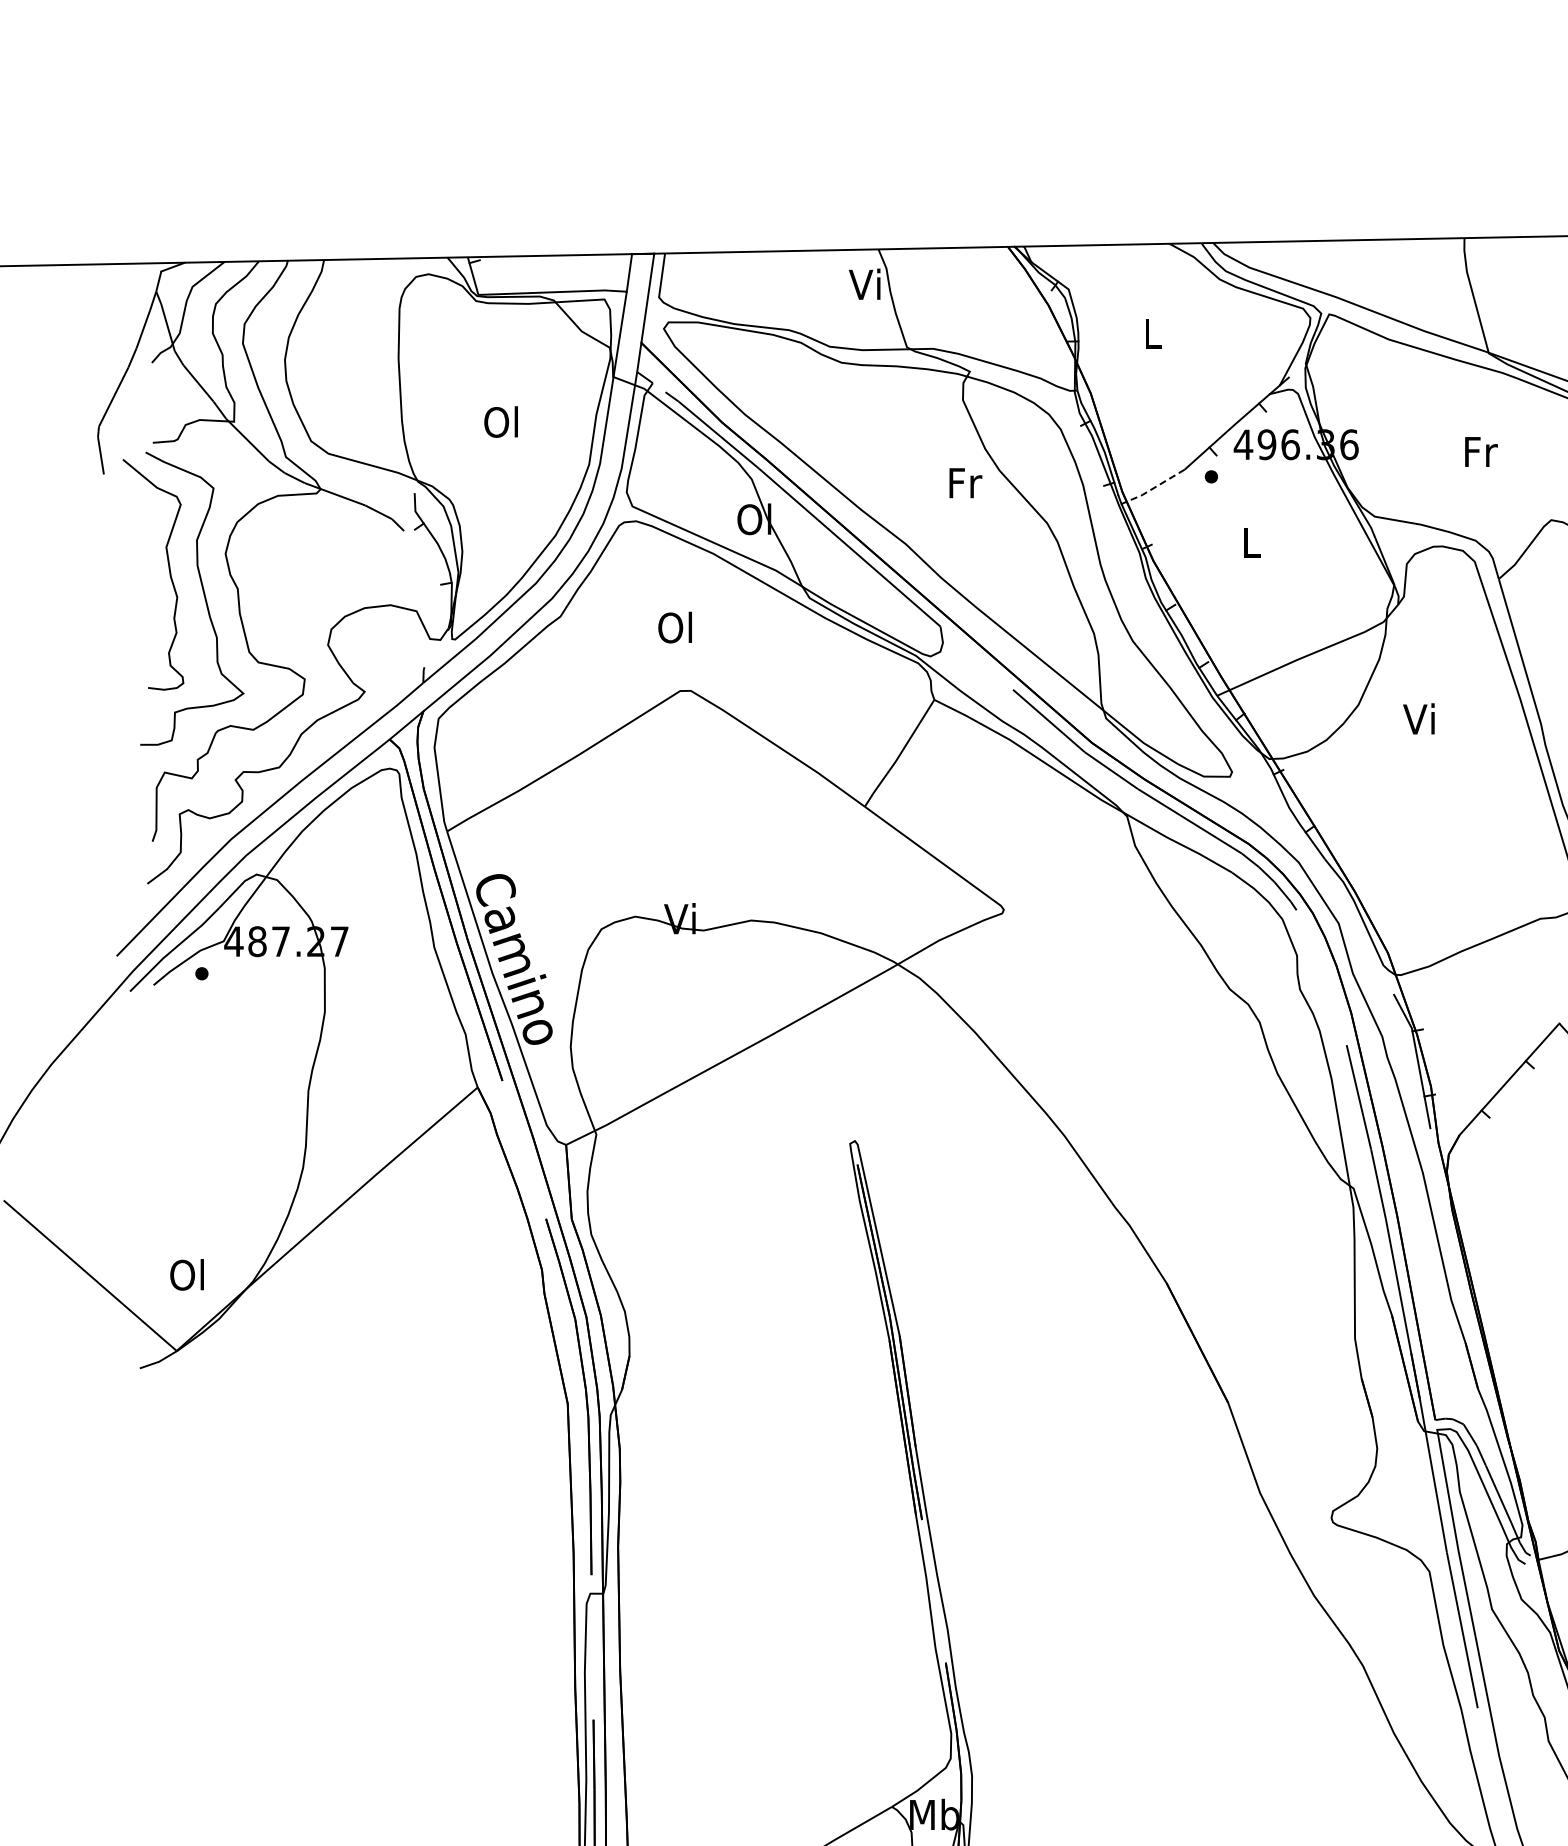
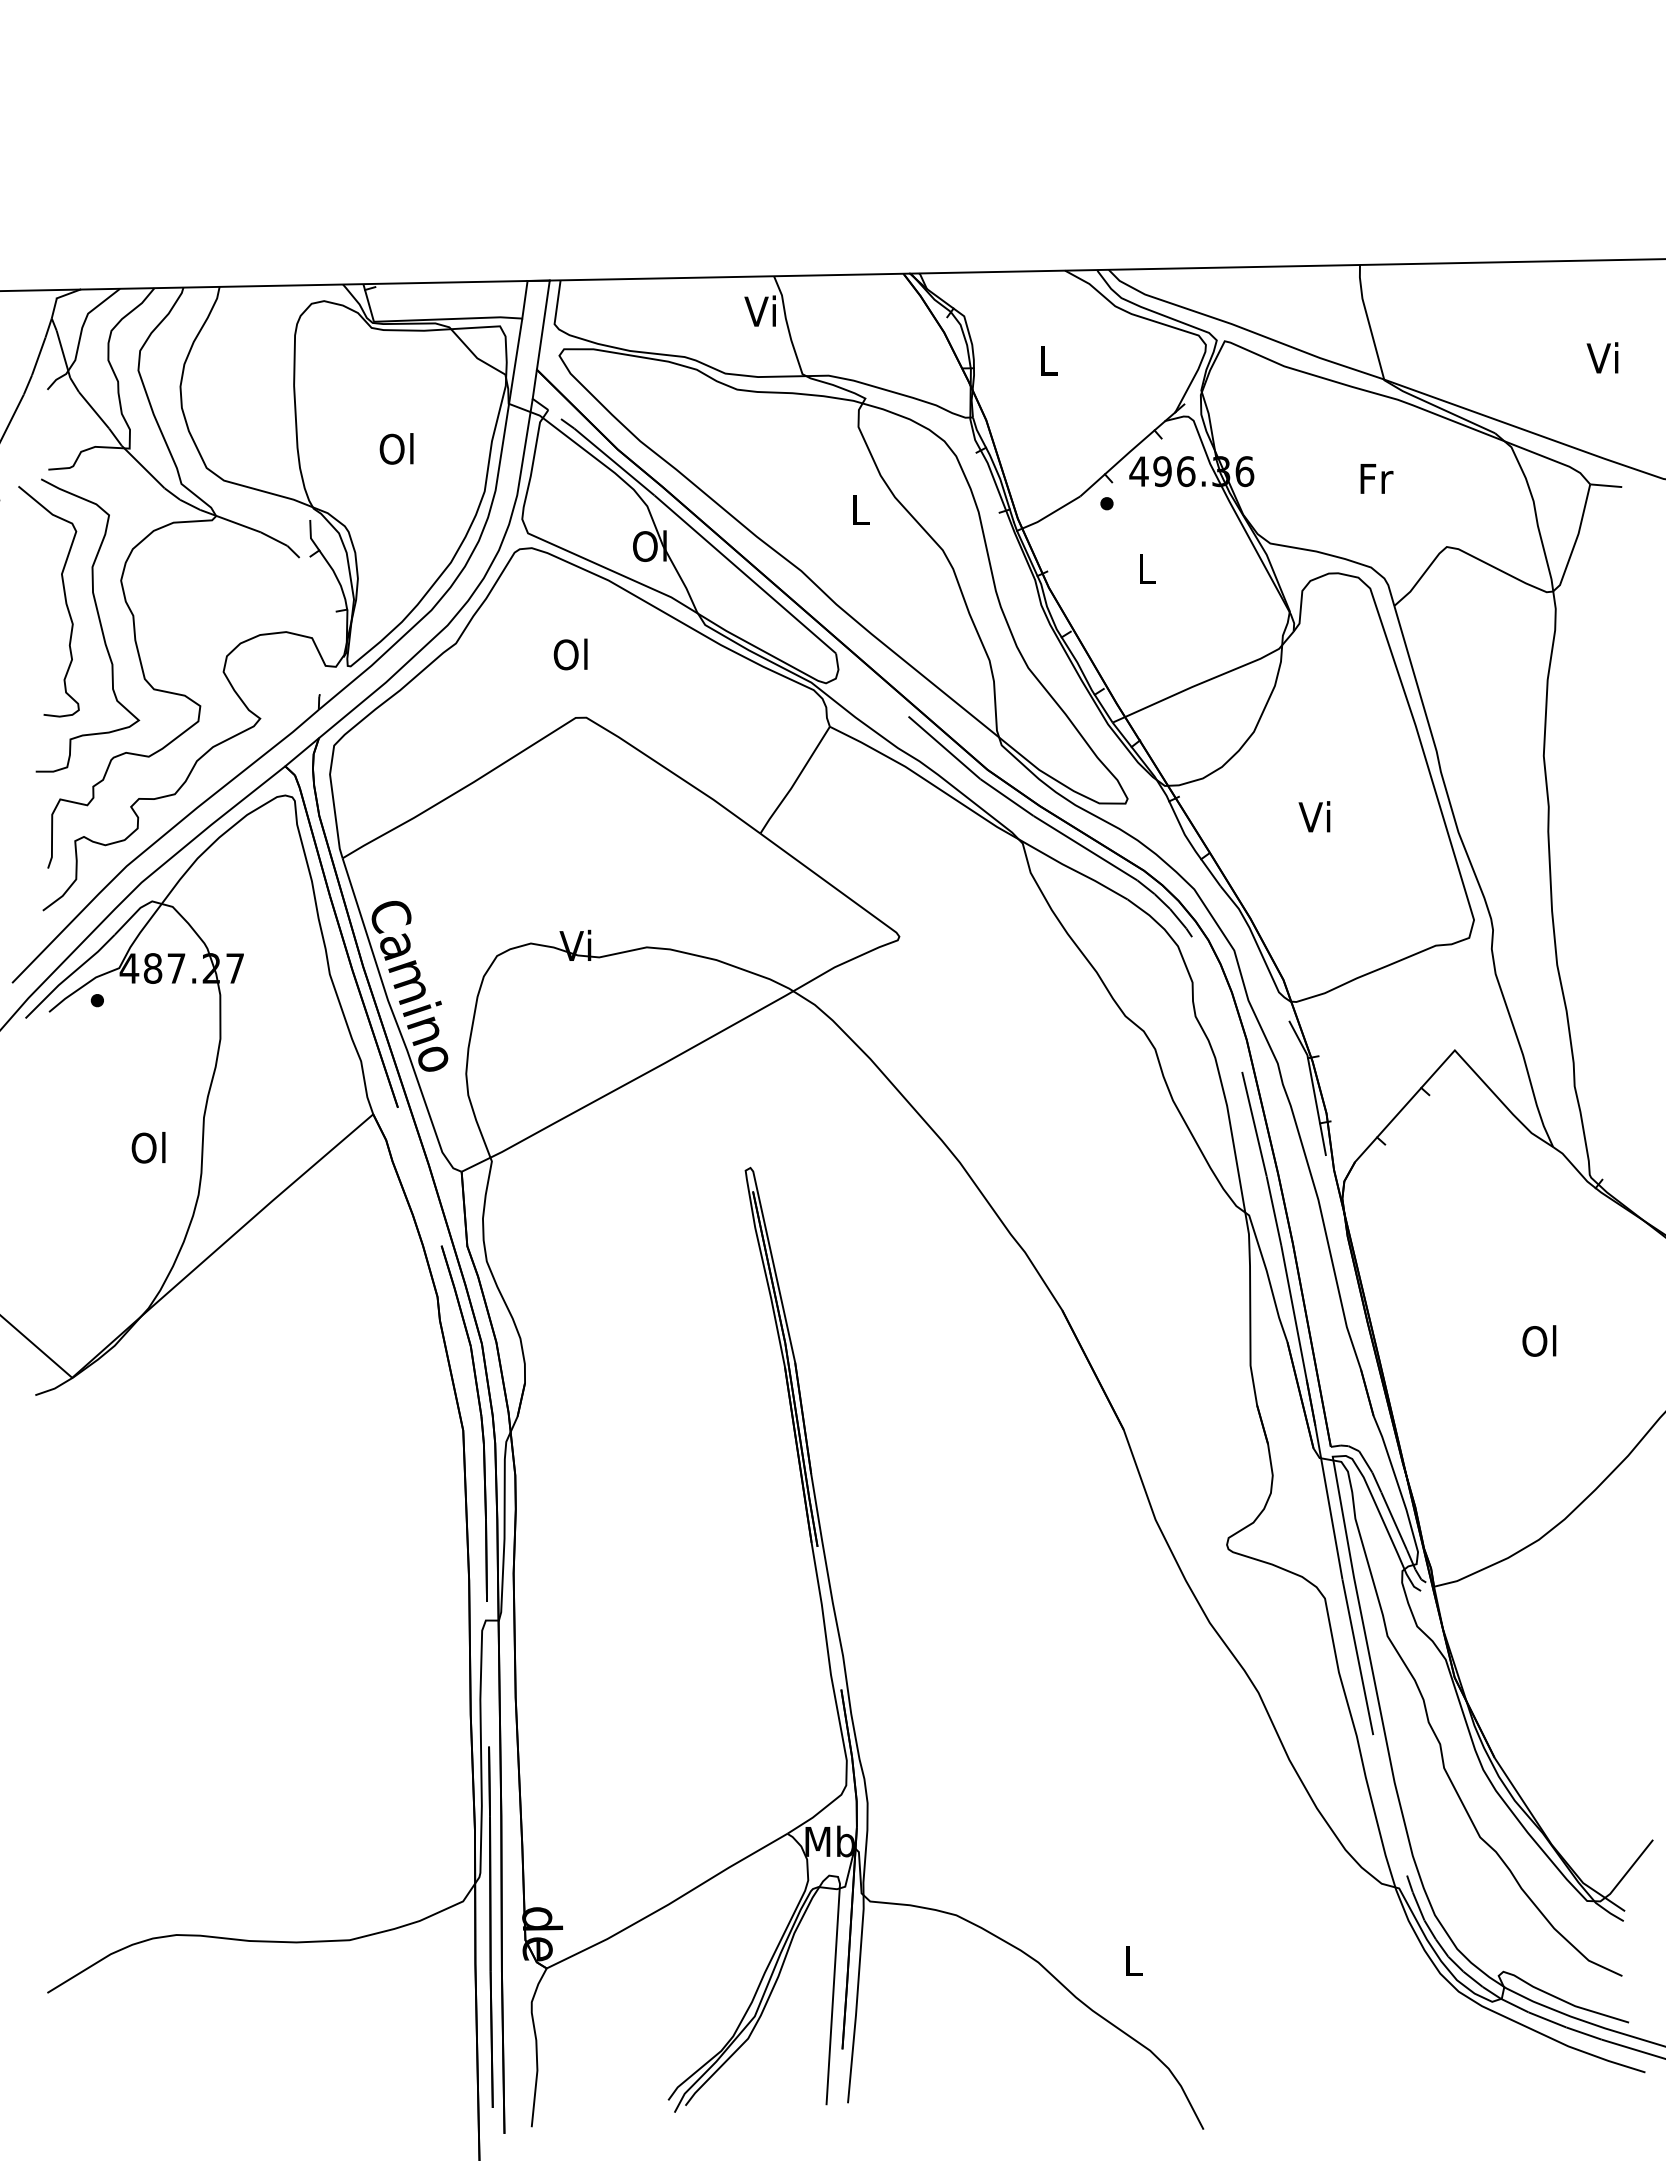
text: (965, 482) -> (861, 509), Fr -> L
line: (1152, 488) -> (1048, 515), dashed -> solid
text: (1418, 718) -> (1314, 816), moved
text: (186, 1274) -> (148, 1147), moved

